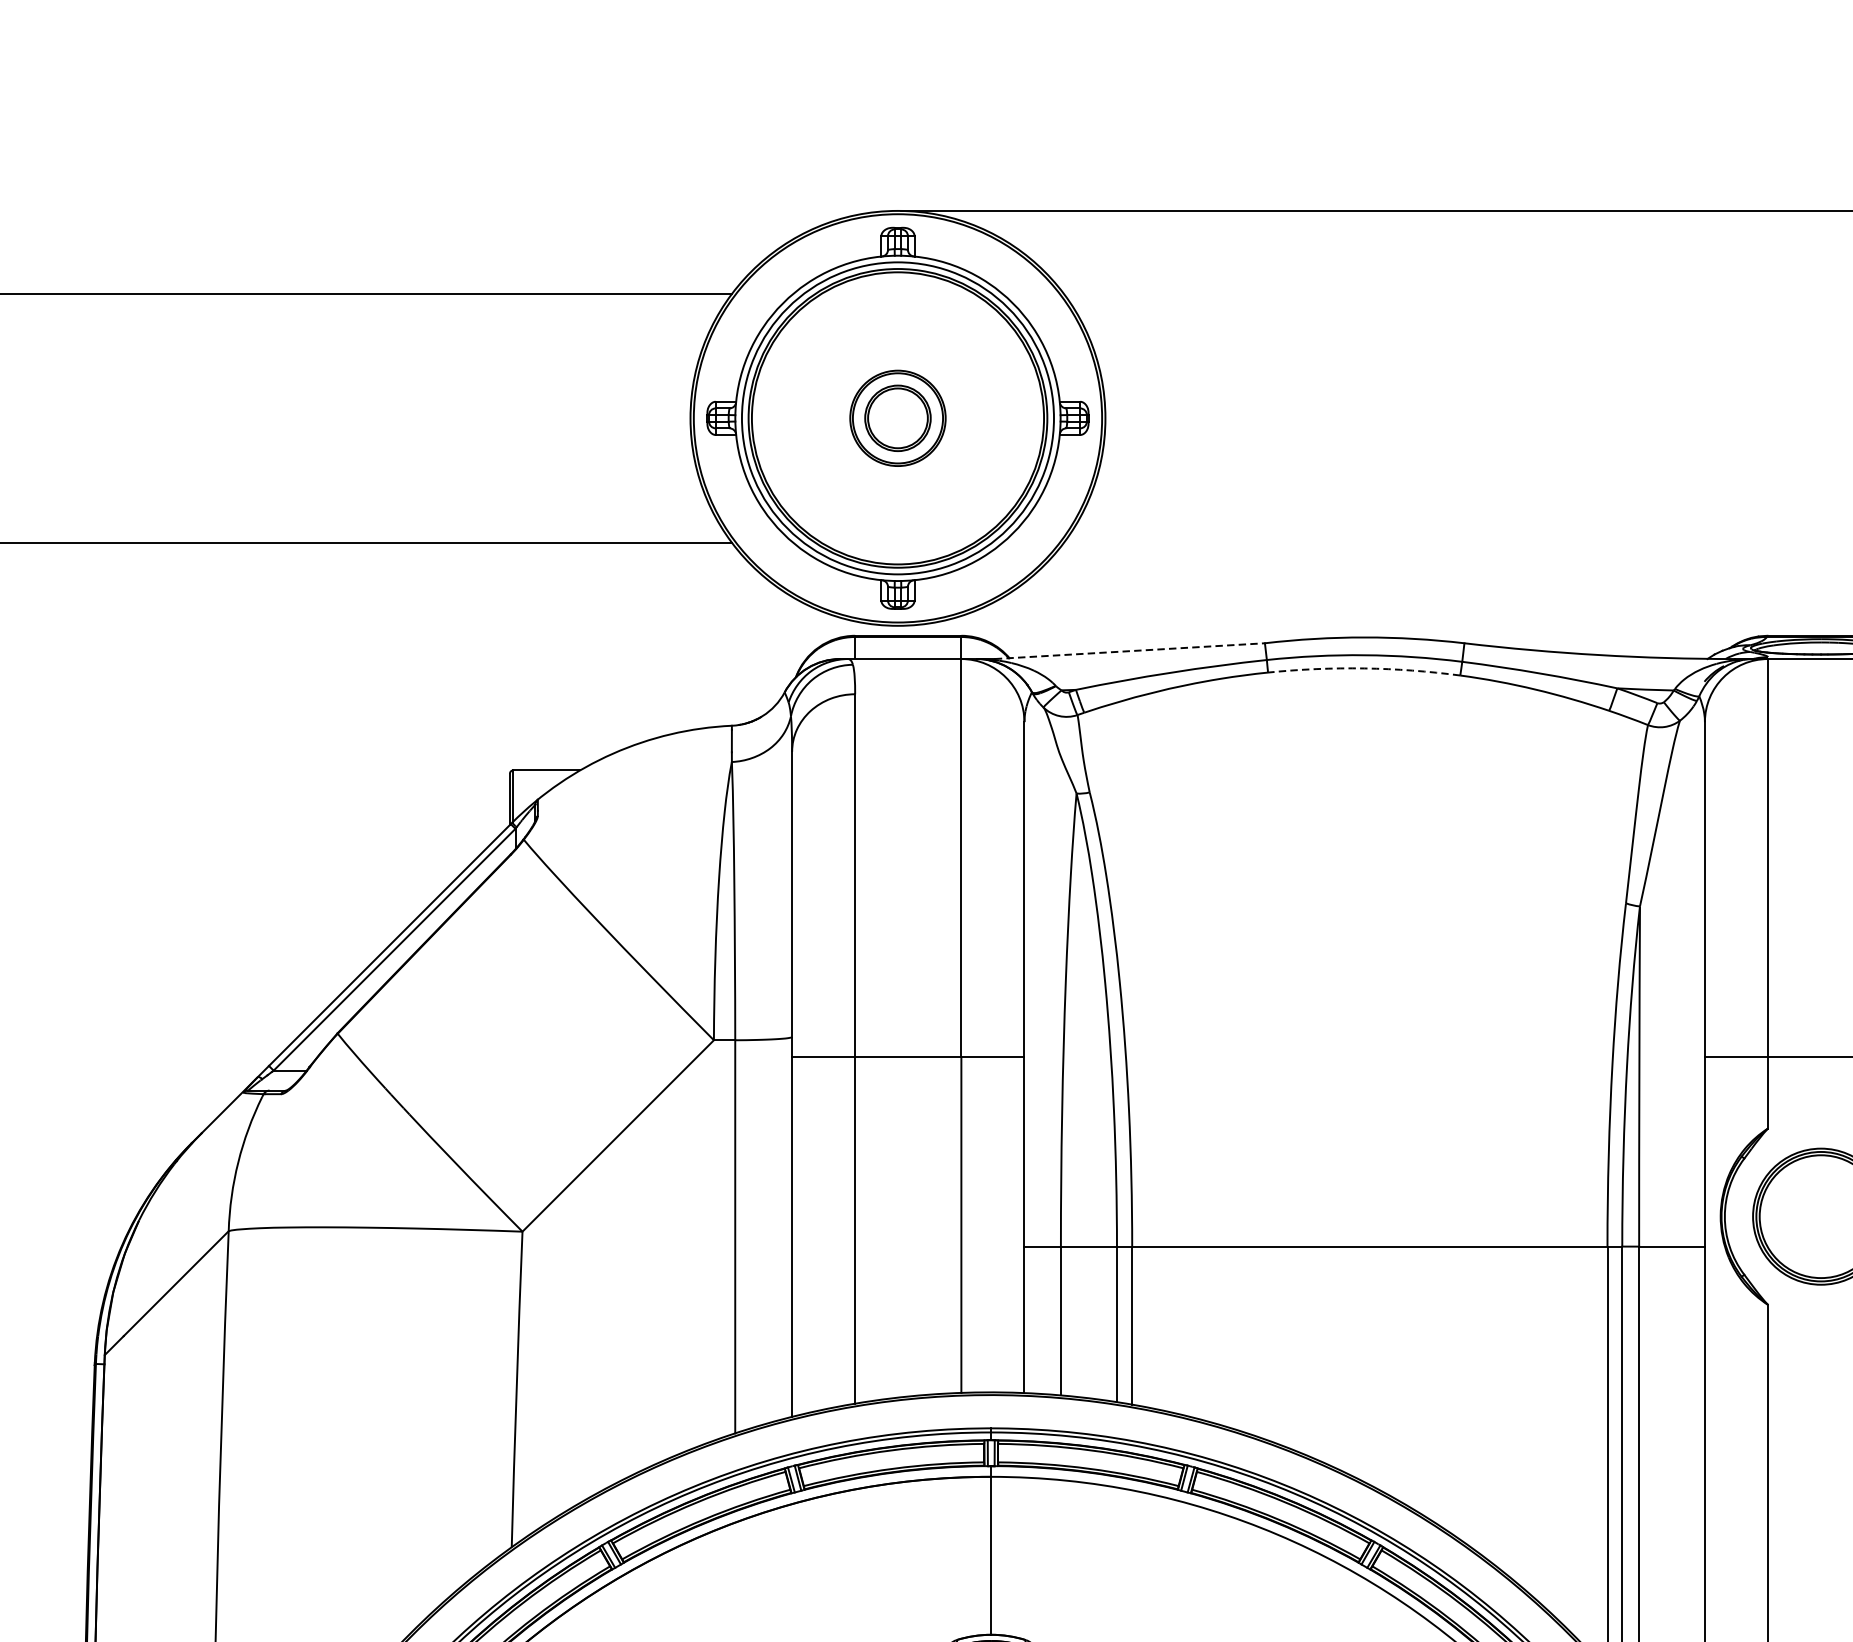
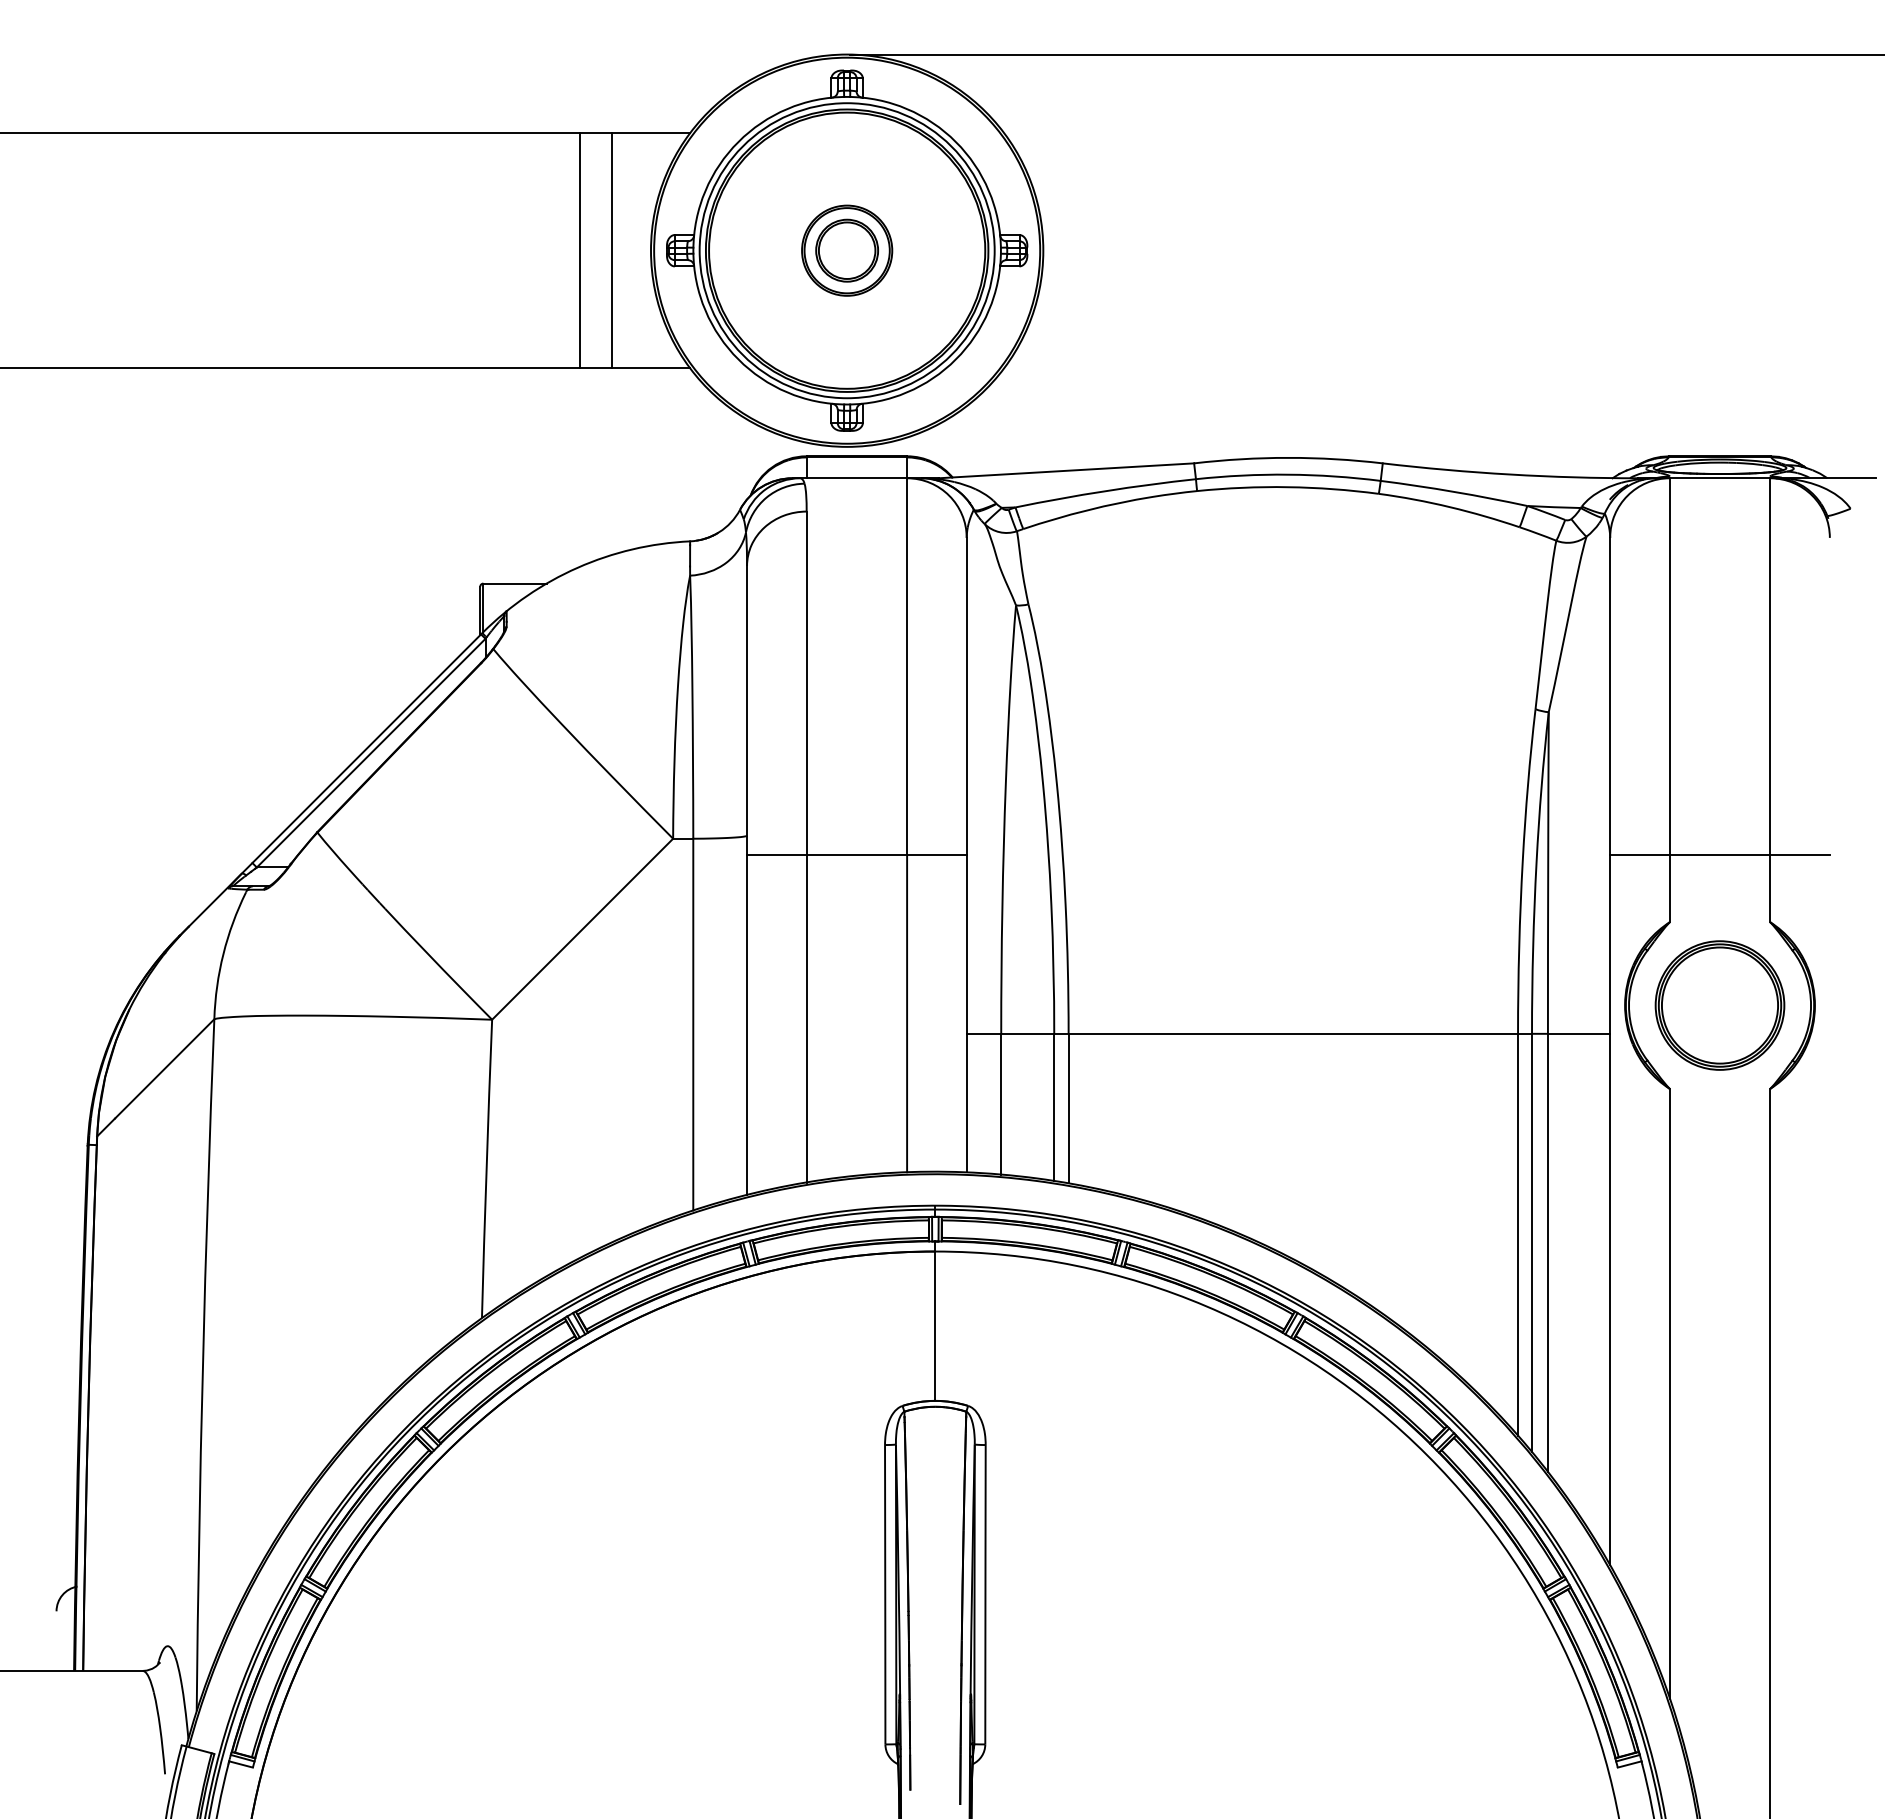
line: (615, 418) -> (580, 250), added
line: (648, 418) -> (611, 250), added
line: (1129, 650) -> (1066, 470), dashed -> solid
arc: (1363, 668) -> (1287, 487), dashed -> solid

